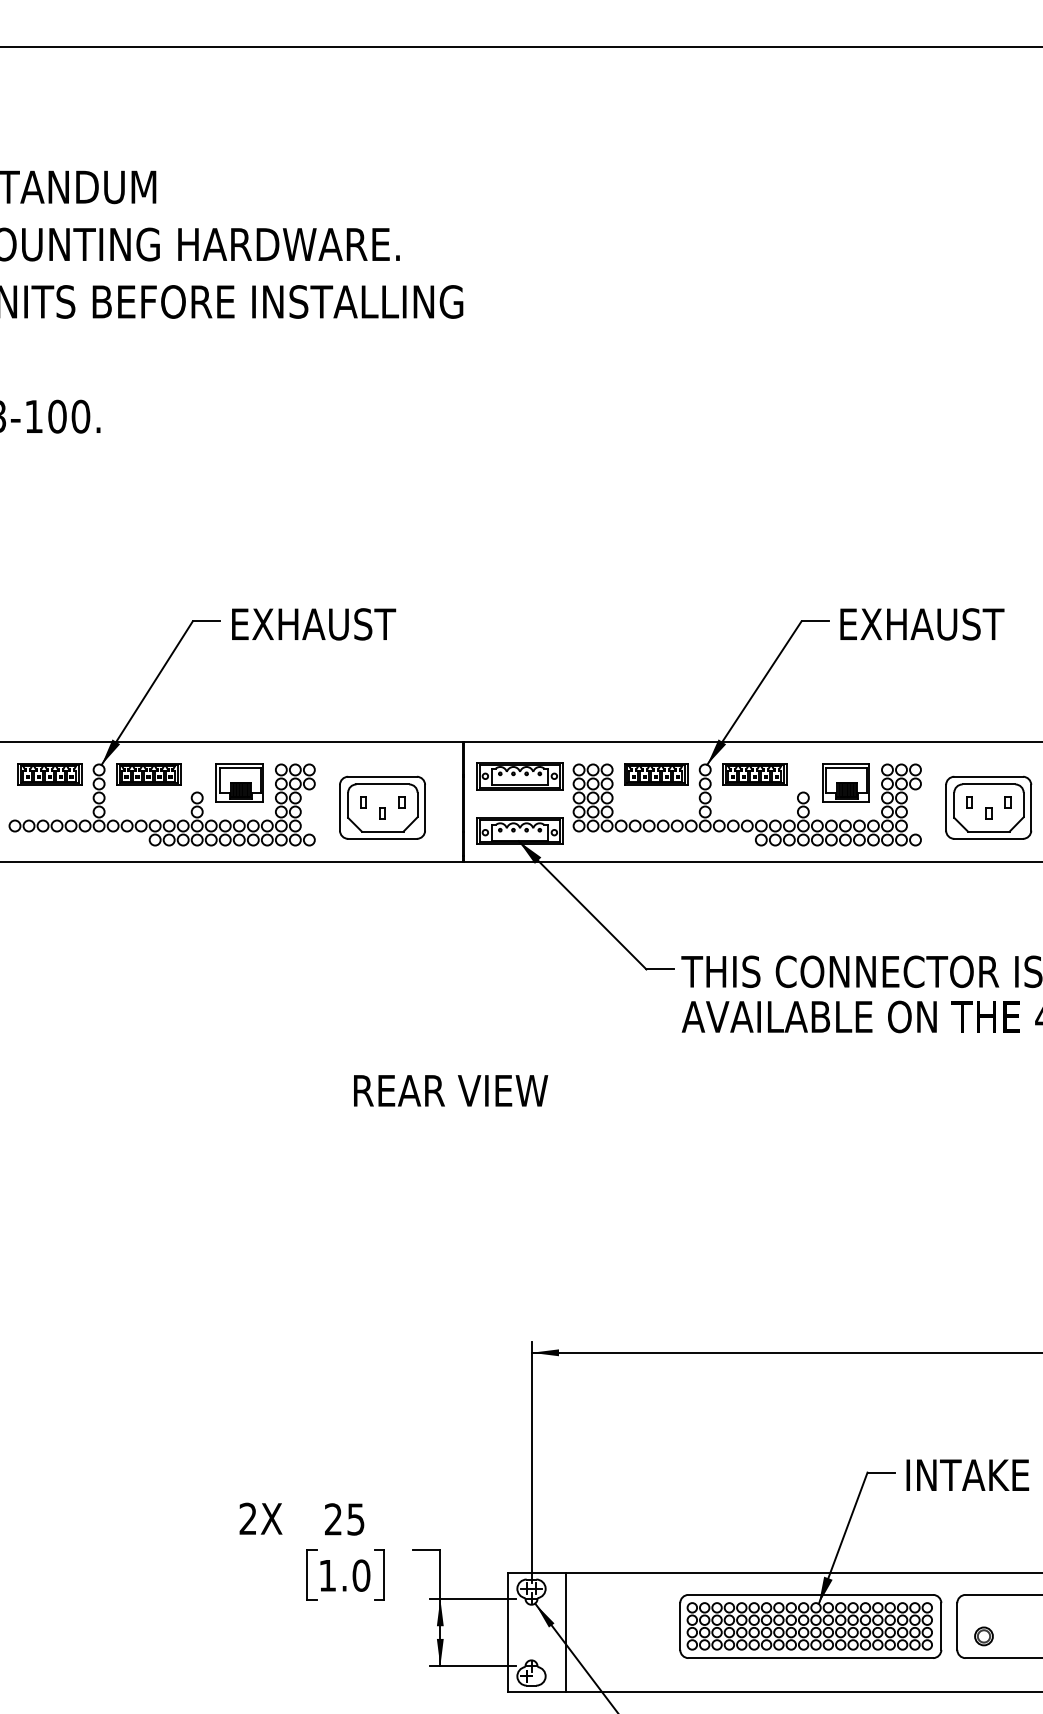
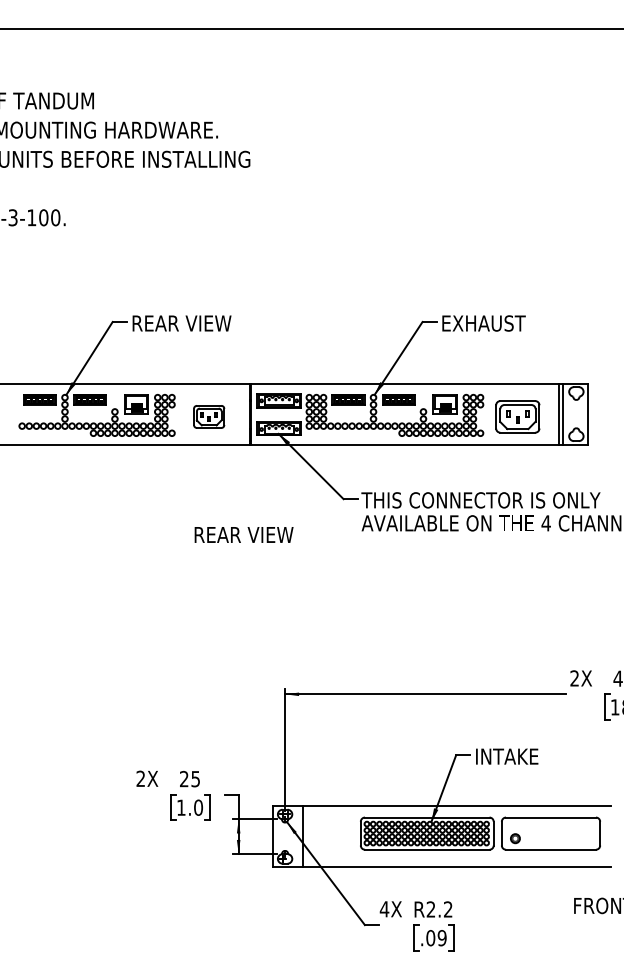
text: (329, 624) -> (182, 323), EXHAUST -> REAR VIEW
part: (381, 807) -> (208, 416), size x0.7
text: (449, 1089) -> (243, 534), moved

